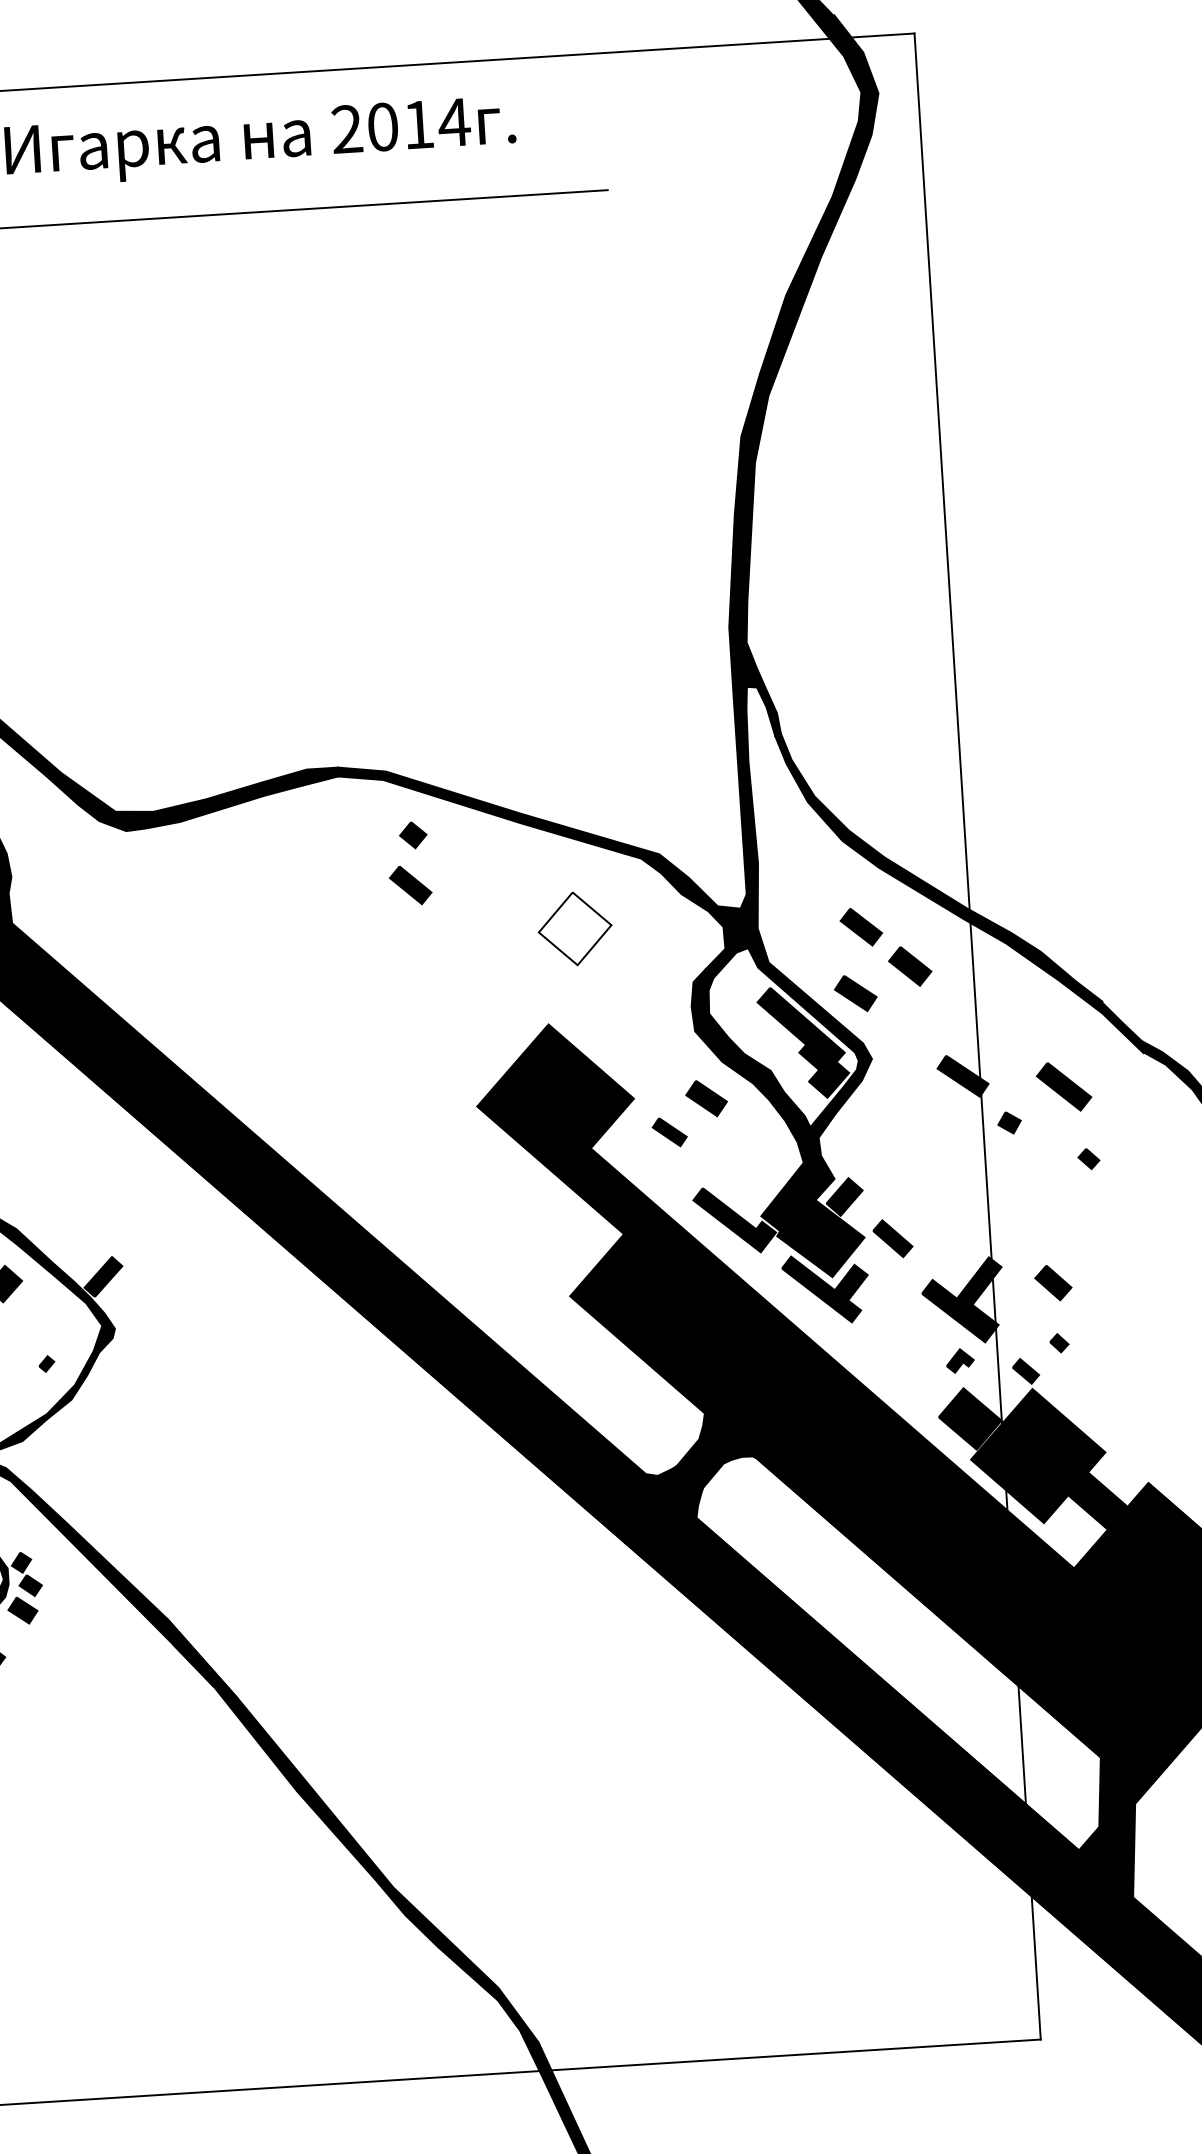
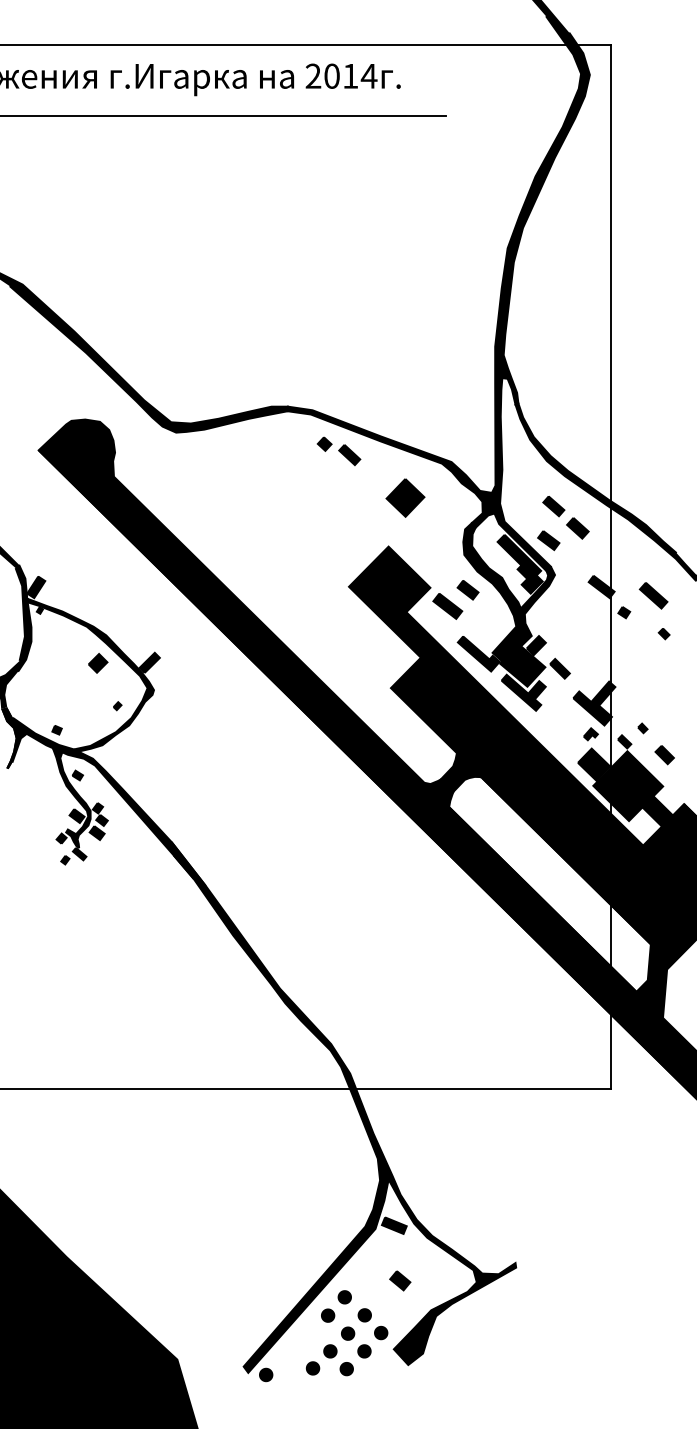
part: (410, 886) -> (349, 455), moved
fill: (575, 928) -> (405, 497), added
part: (669, 1132) -> (447, 606), size x1.67
part: (1053, 1283) -> (664, 755), moved

